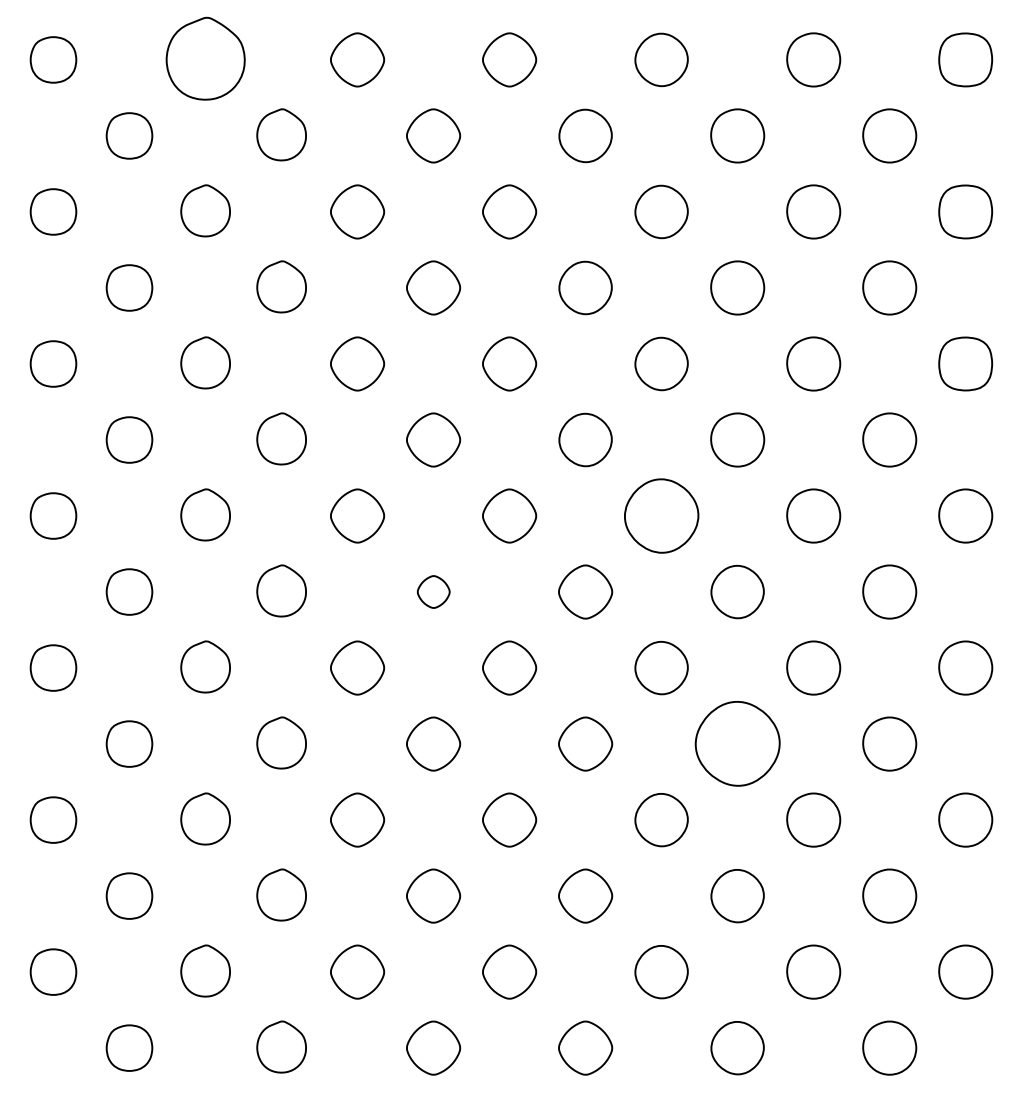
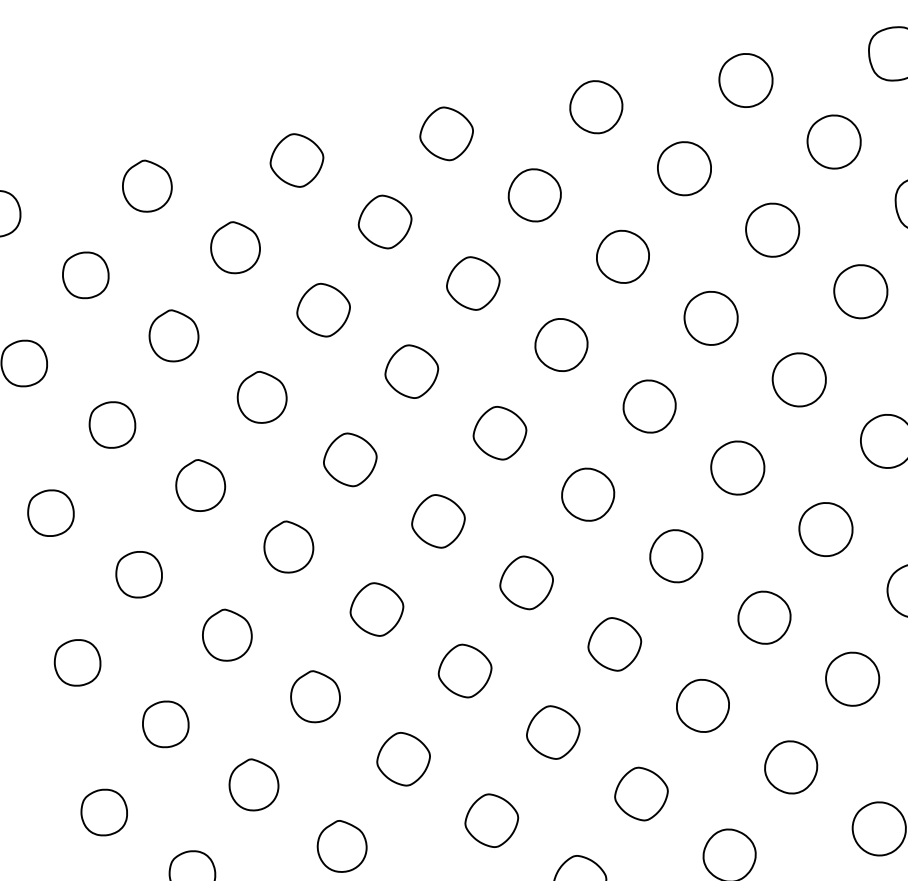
part: (205, 58) -> (147, 185), size x0.62
part: (661, 515) -> (676, 555), size x0.71
part: (433, 591) -> (464, 670), size x1.67
part: (737, 744) -> (791, 767), size x0.62

